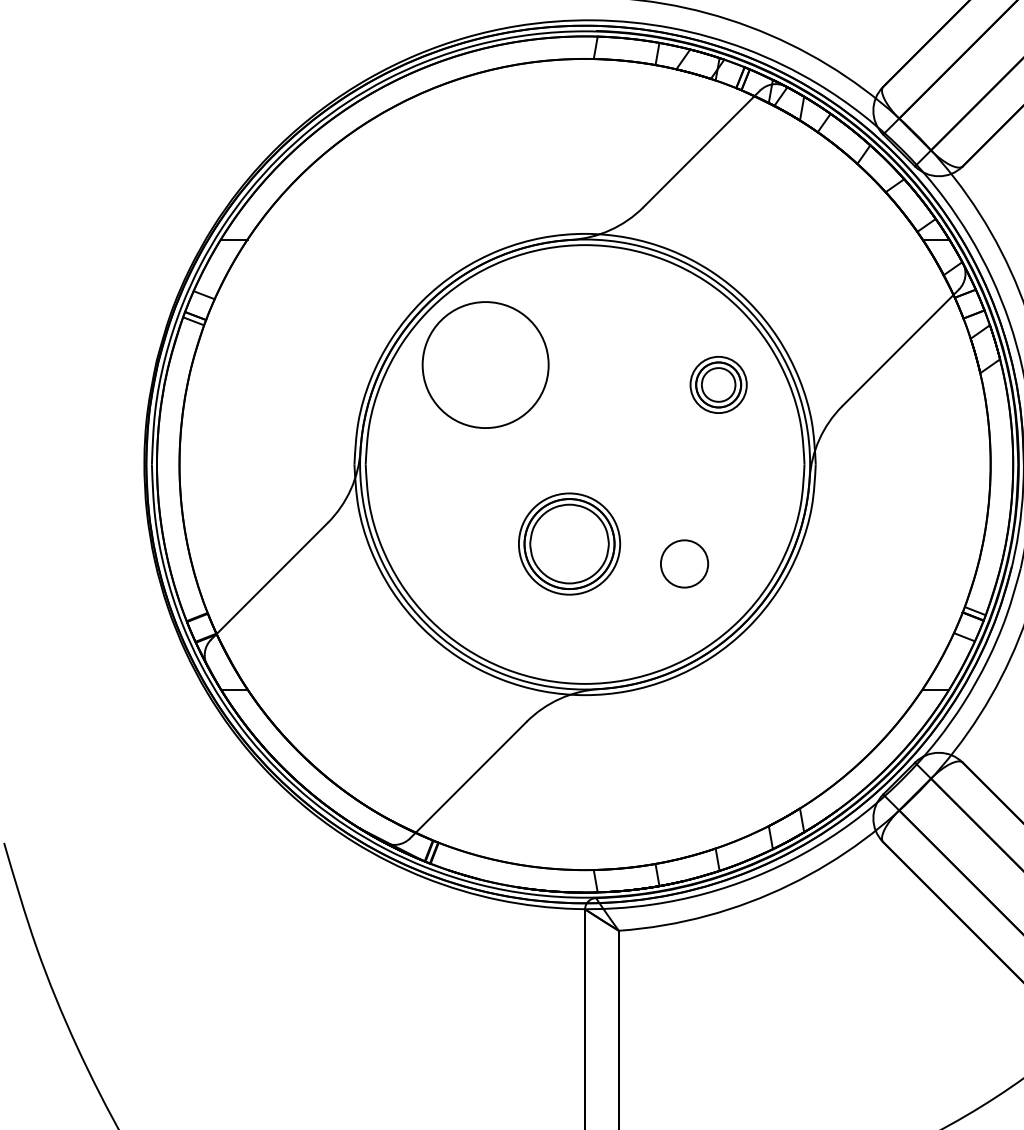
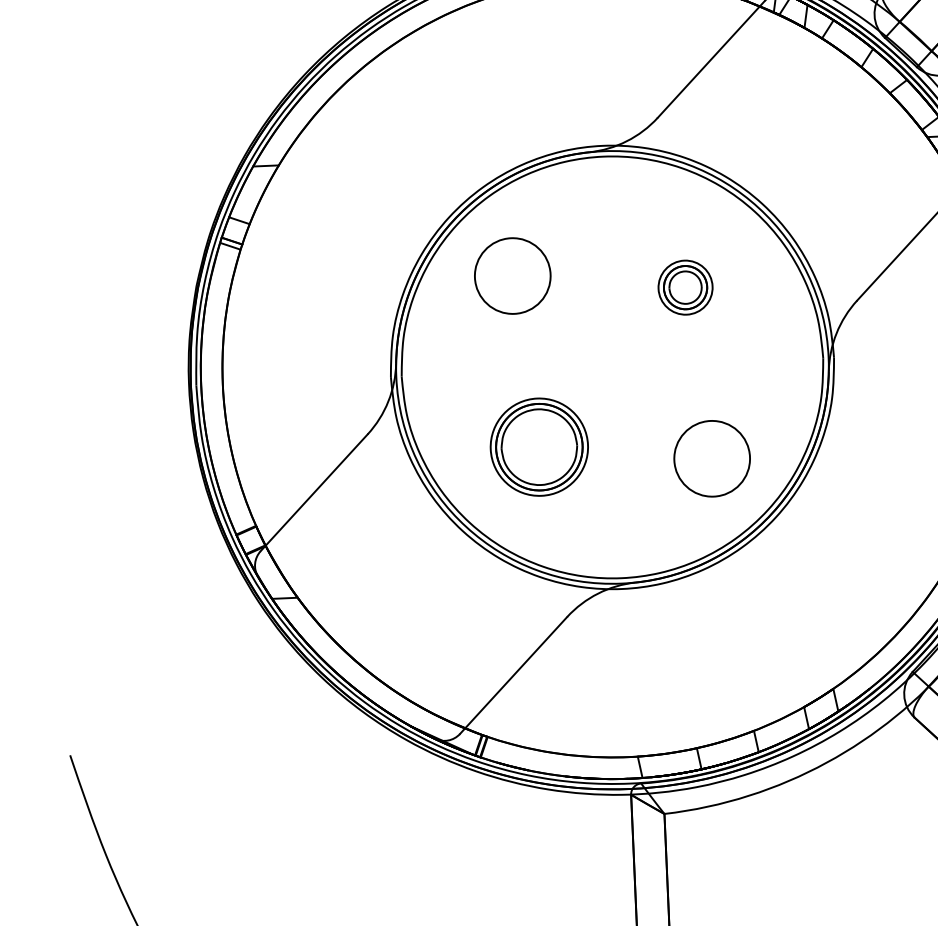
circle: (485, 364) -> (512, 275), size x0.62
part: (718, 384) -> (685, 287), moved
part: (569, 543) -> (539, 446), moved
circle: (684, 563) -> (712, 458), size x1.67

